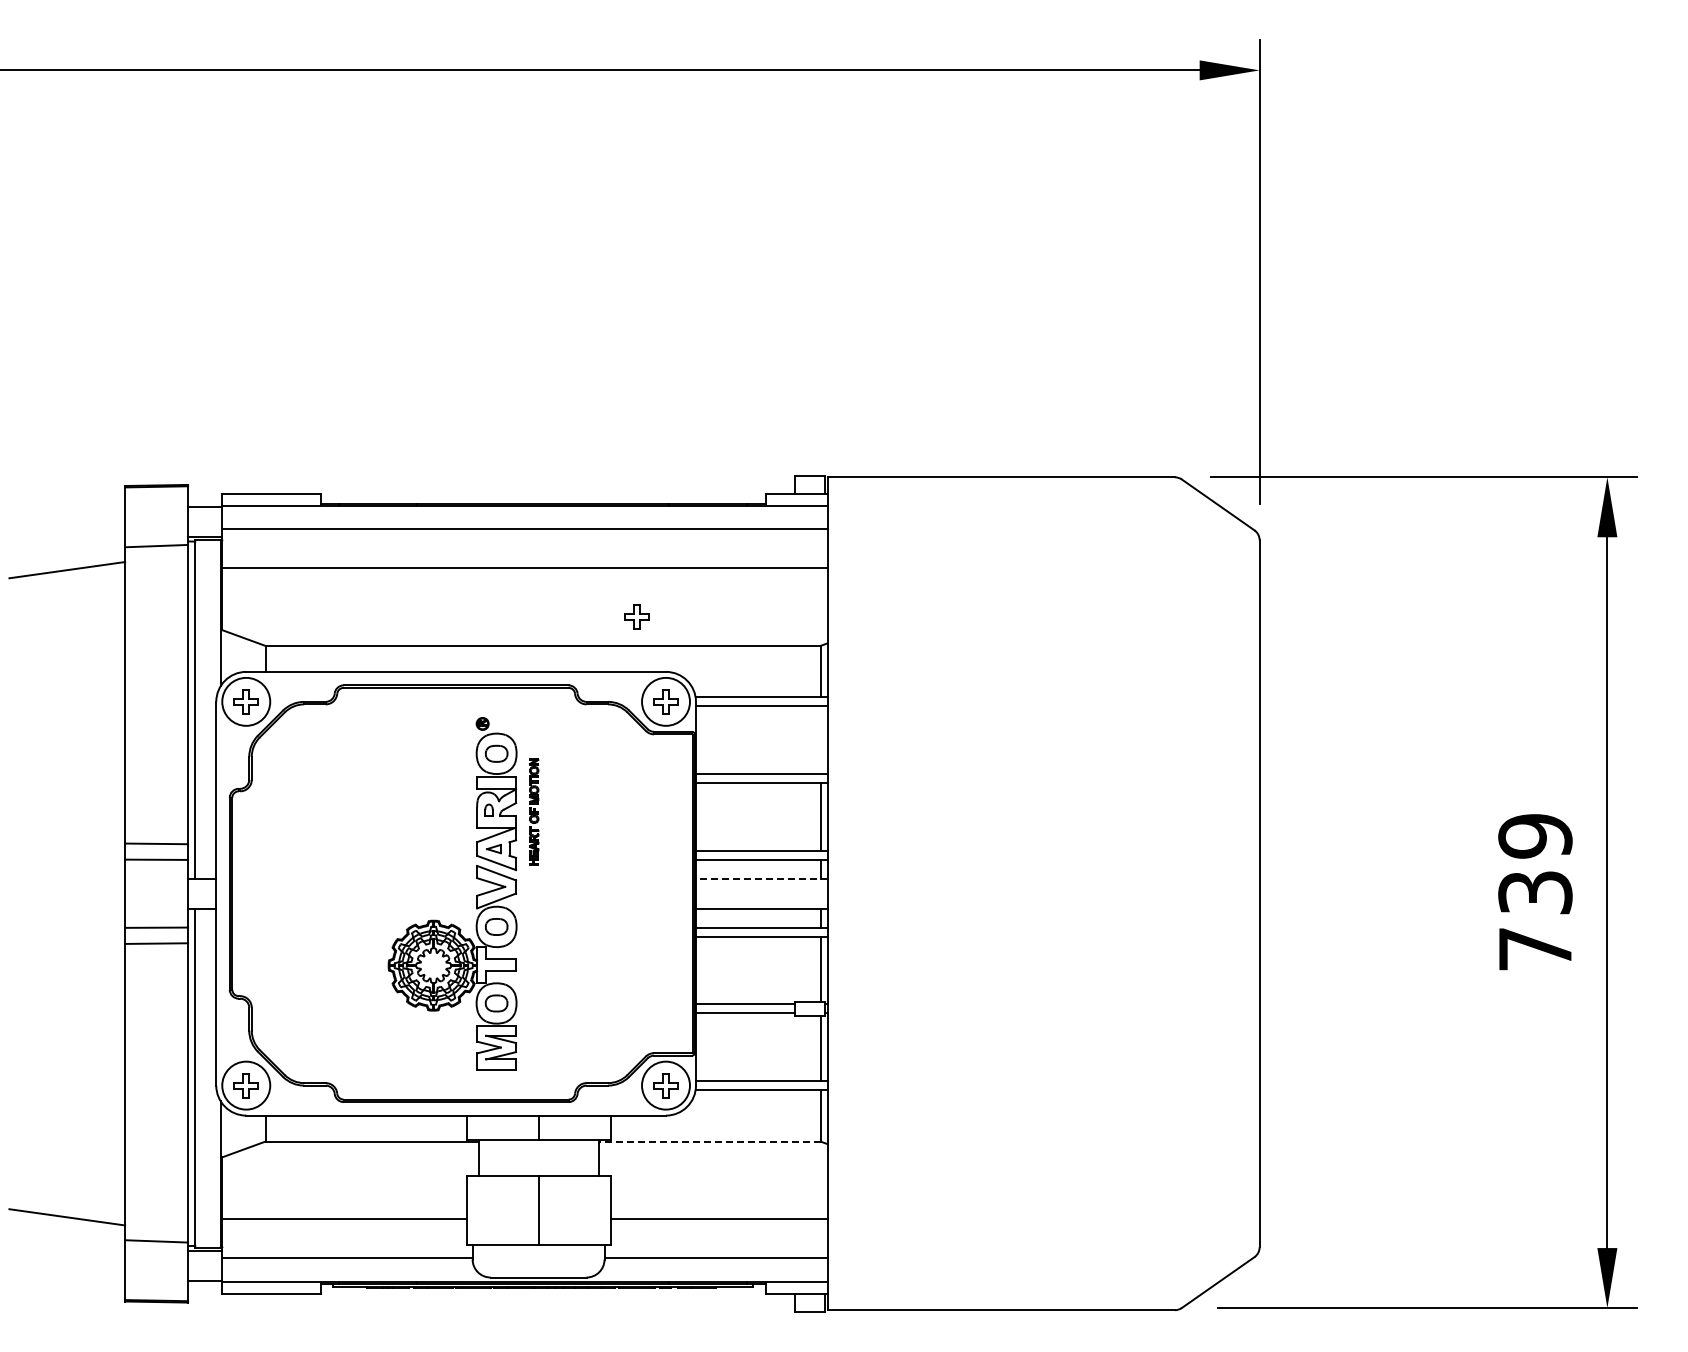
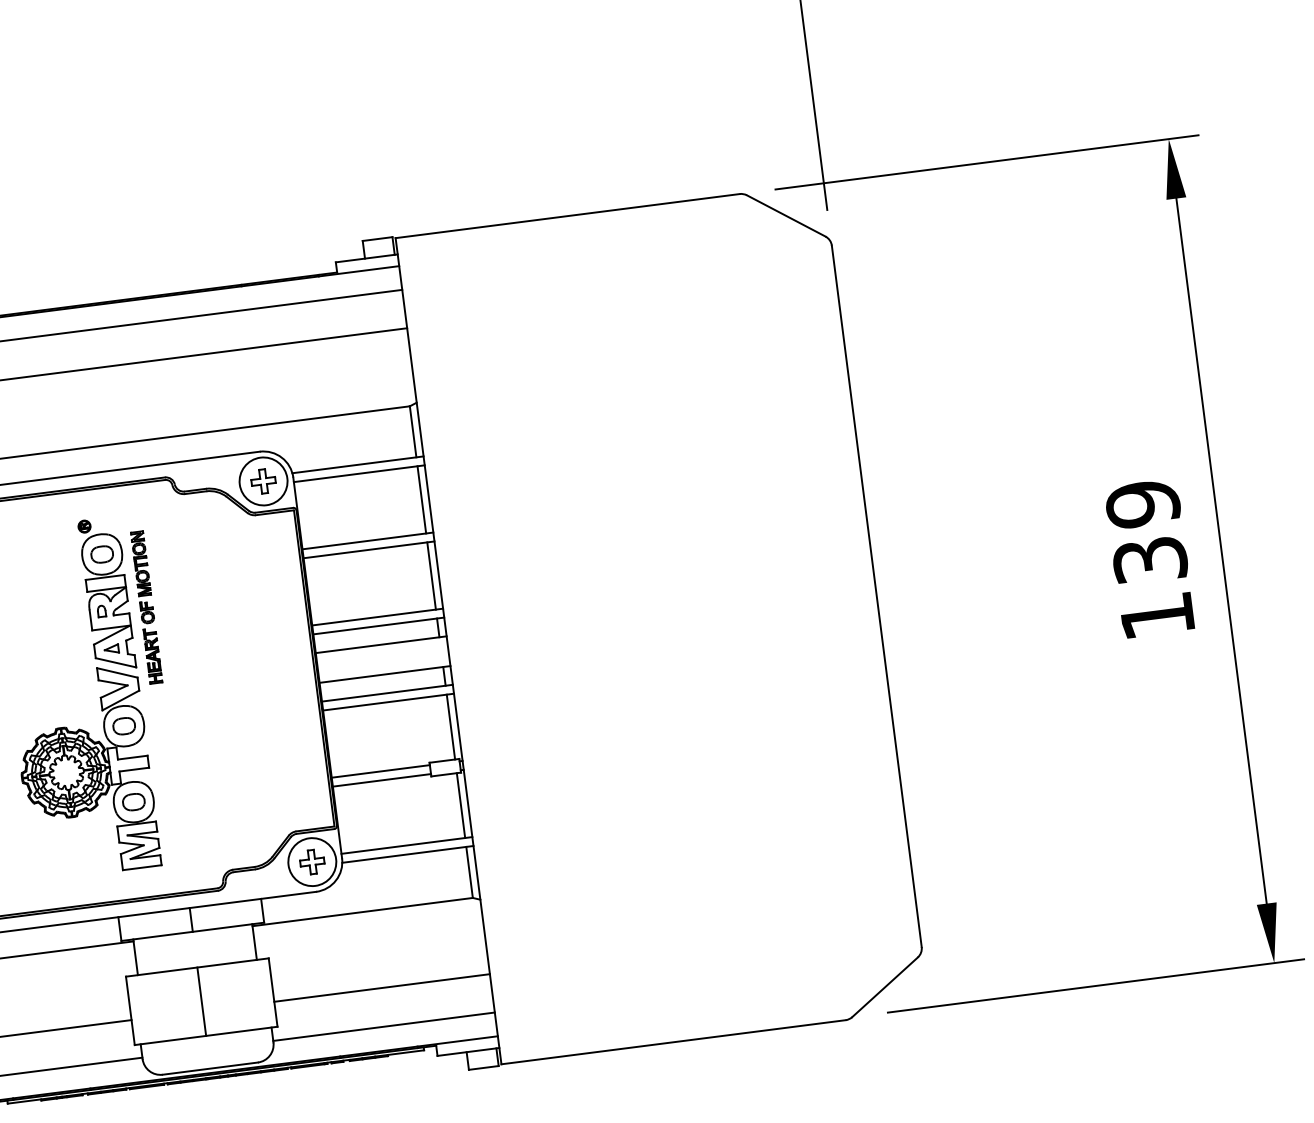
part: (636, 616) -> (223, 400), removed
line: (820, 740) -> (421, 500), added
part: (534, 811) -> (147, 606), size x1.43
line: (761, 878) -> (380, 644), dashed -> solid
text: (1535, 949) -> (1157, 616), 739 -> 139
line: (709, 1141) -> (362, 912), dashed -> solid

